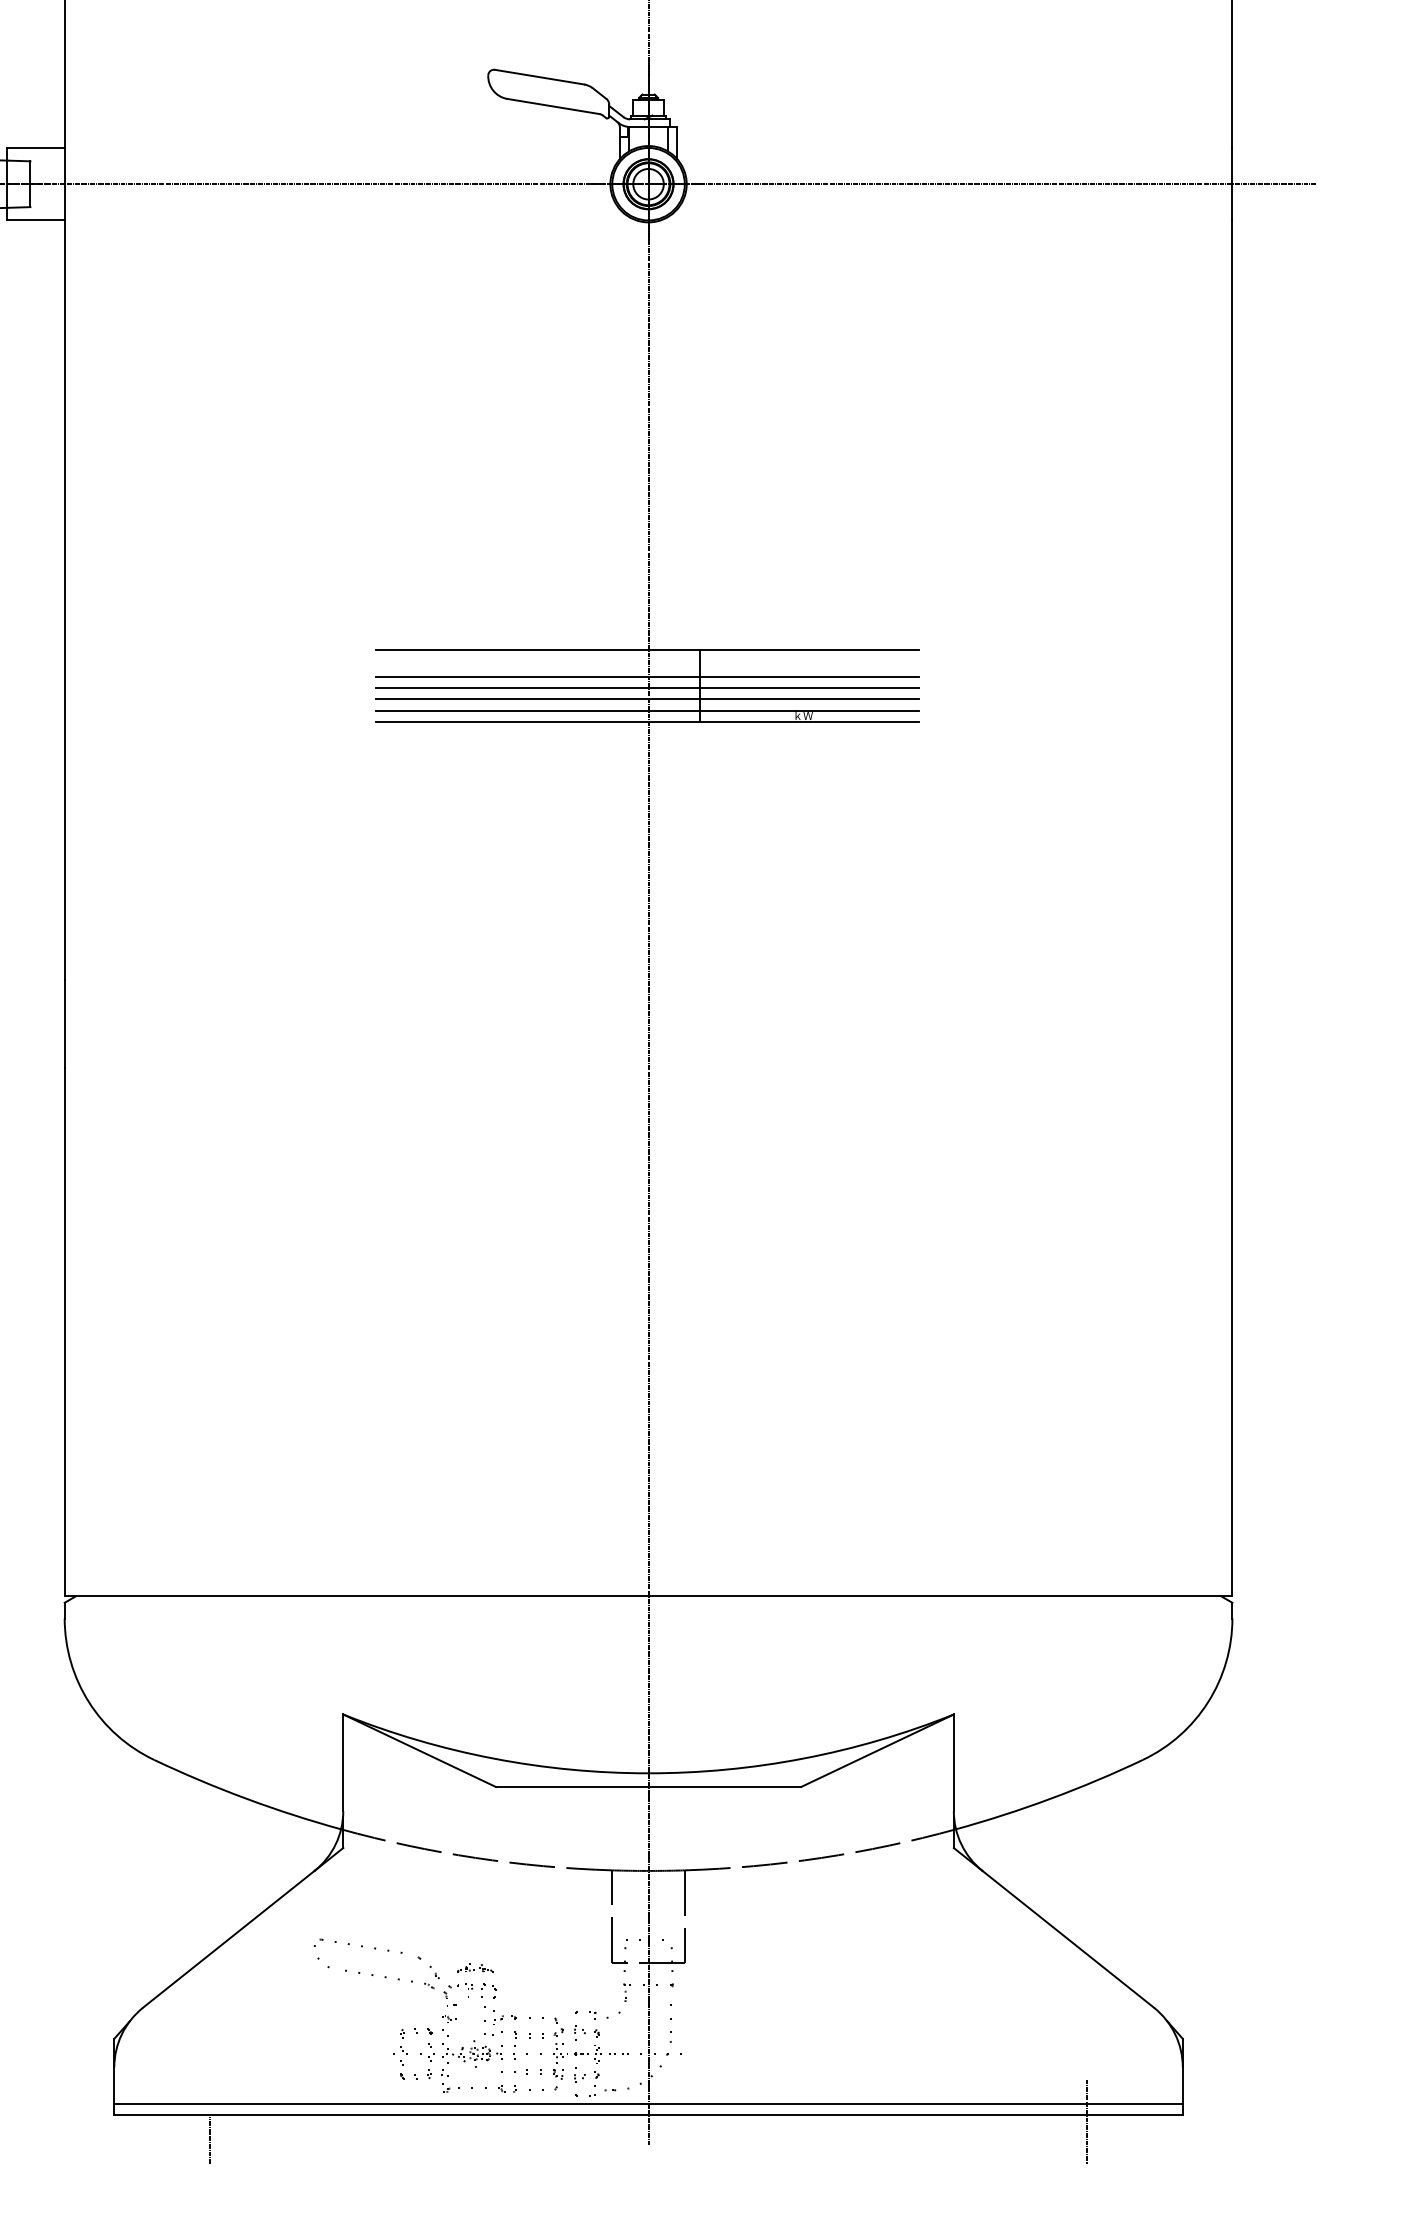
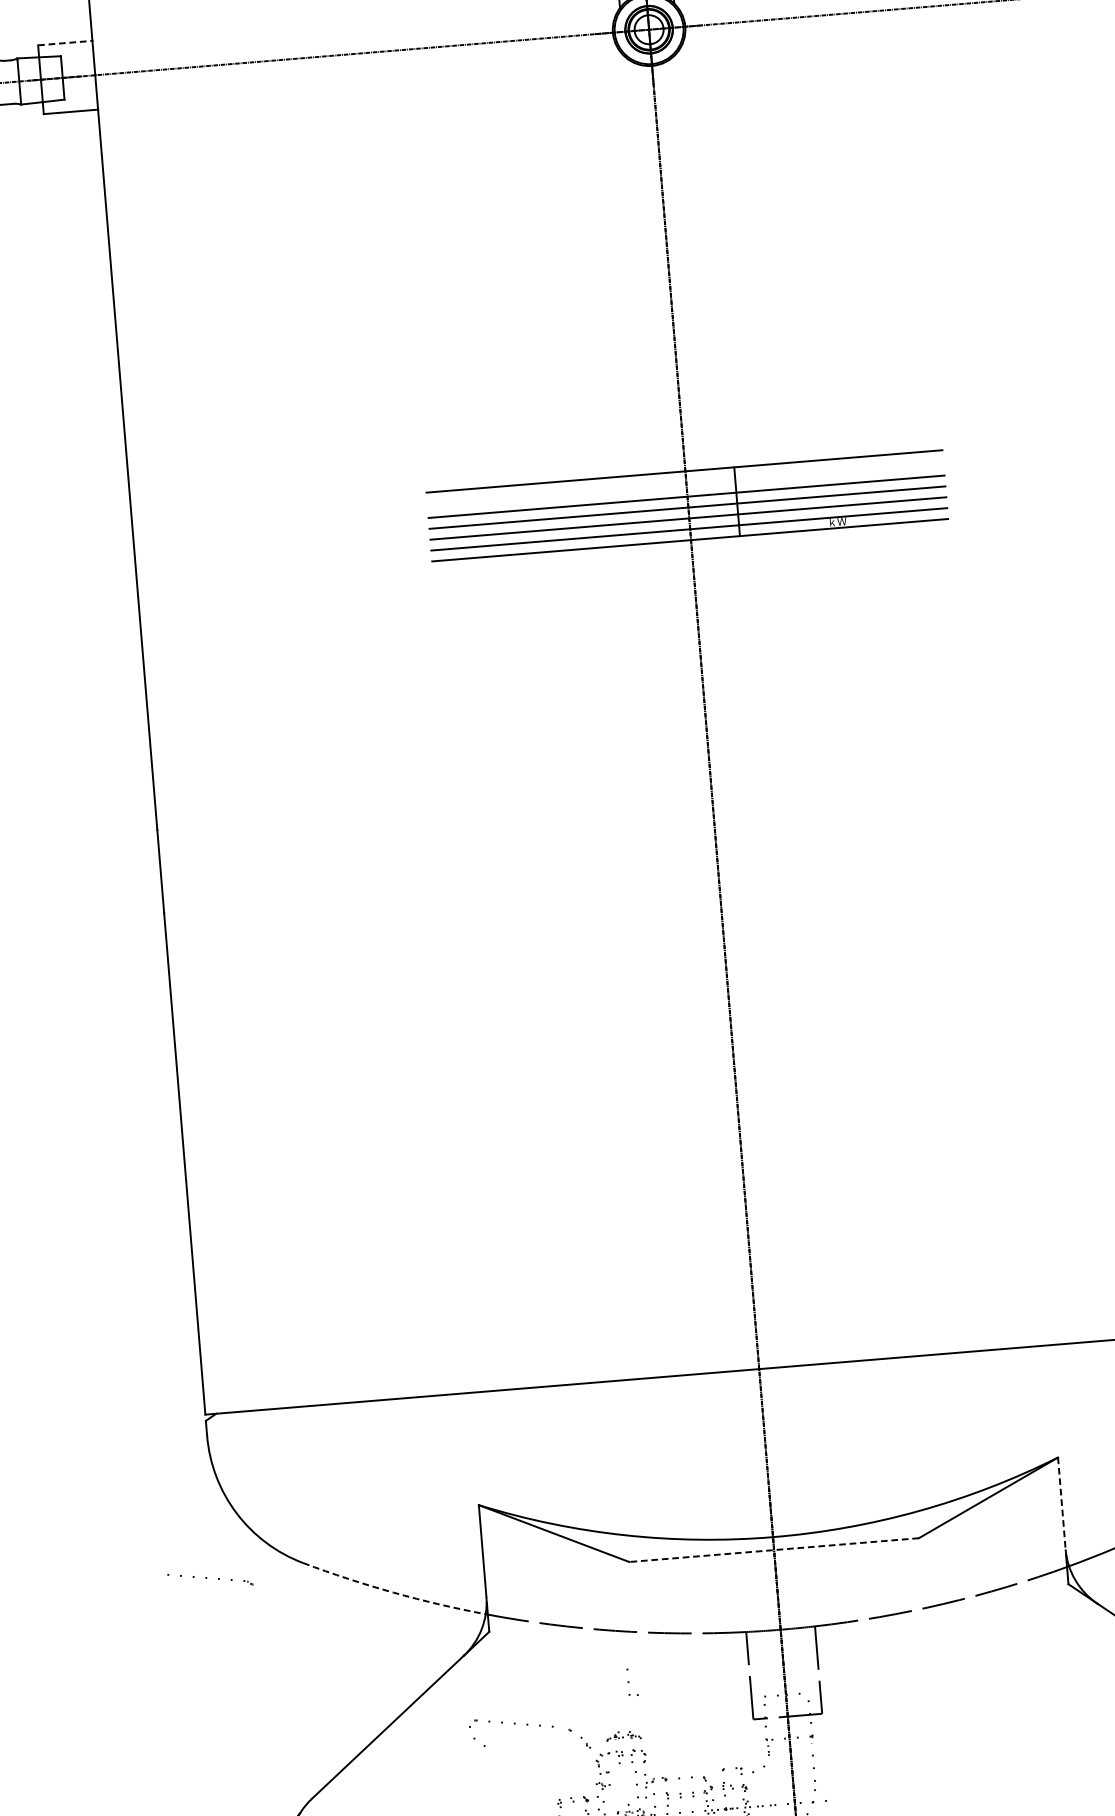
line: (36, 147) -> (65, 42), solid -> dashed
line: (953, 1763) -> (1061, 1504), solid -> dashed
line: (648, 1786) -> (774, 1549), solid -> dashed
arc: (246, 1798) -> (393, 1592), solid -> dashed
part: (488, 1912) -> (632, 1681), added
part: (389, 1979) -> (210, 1579), moved

